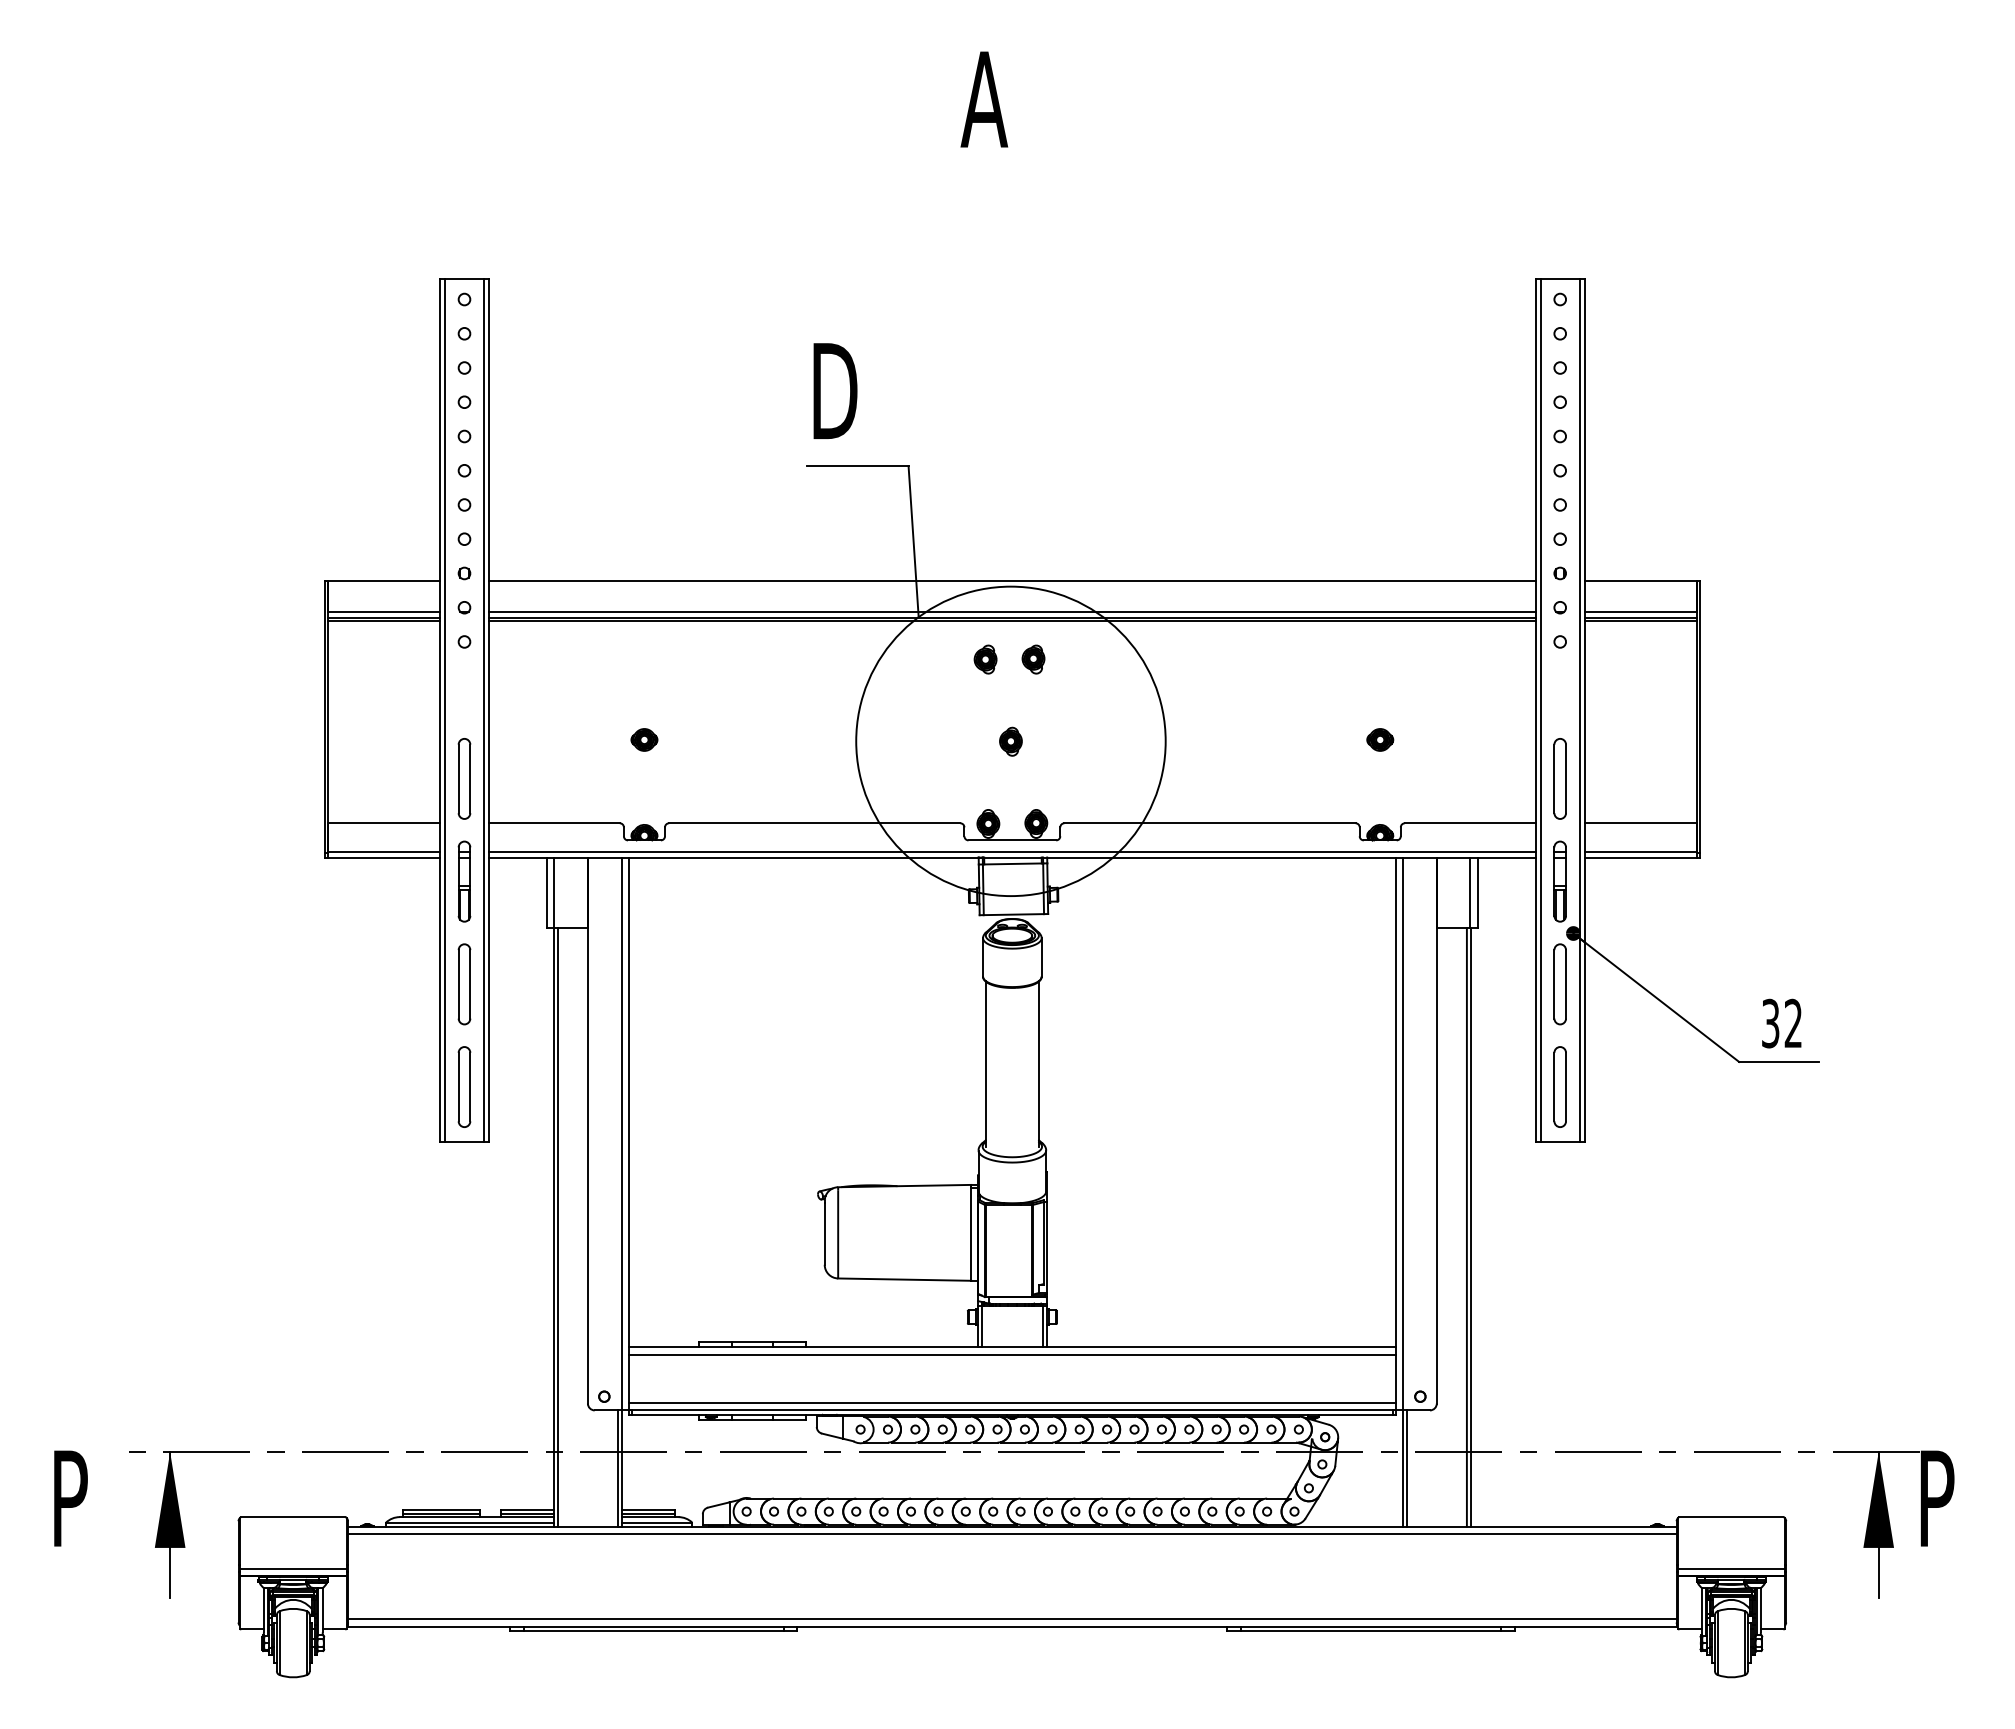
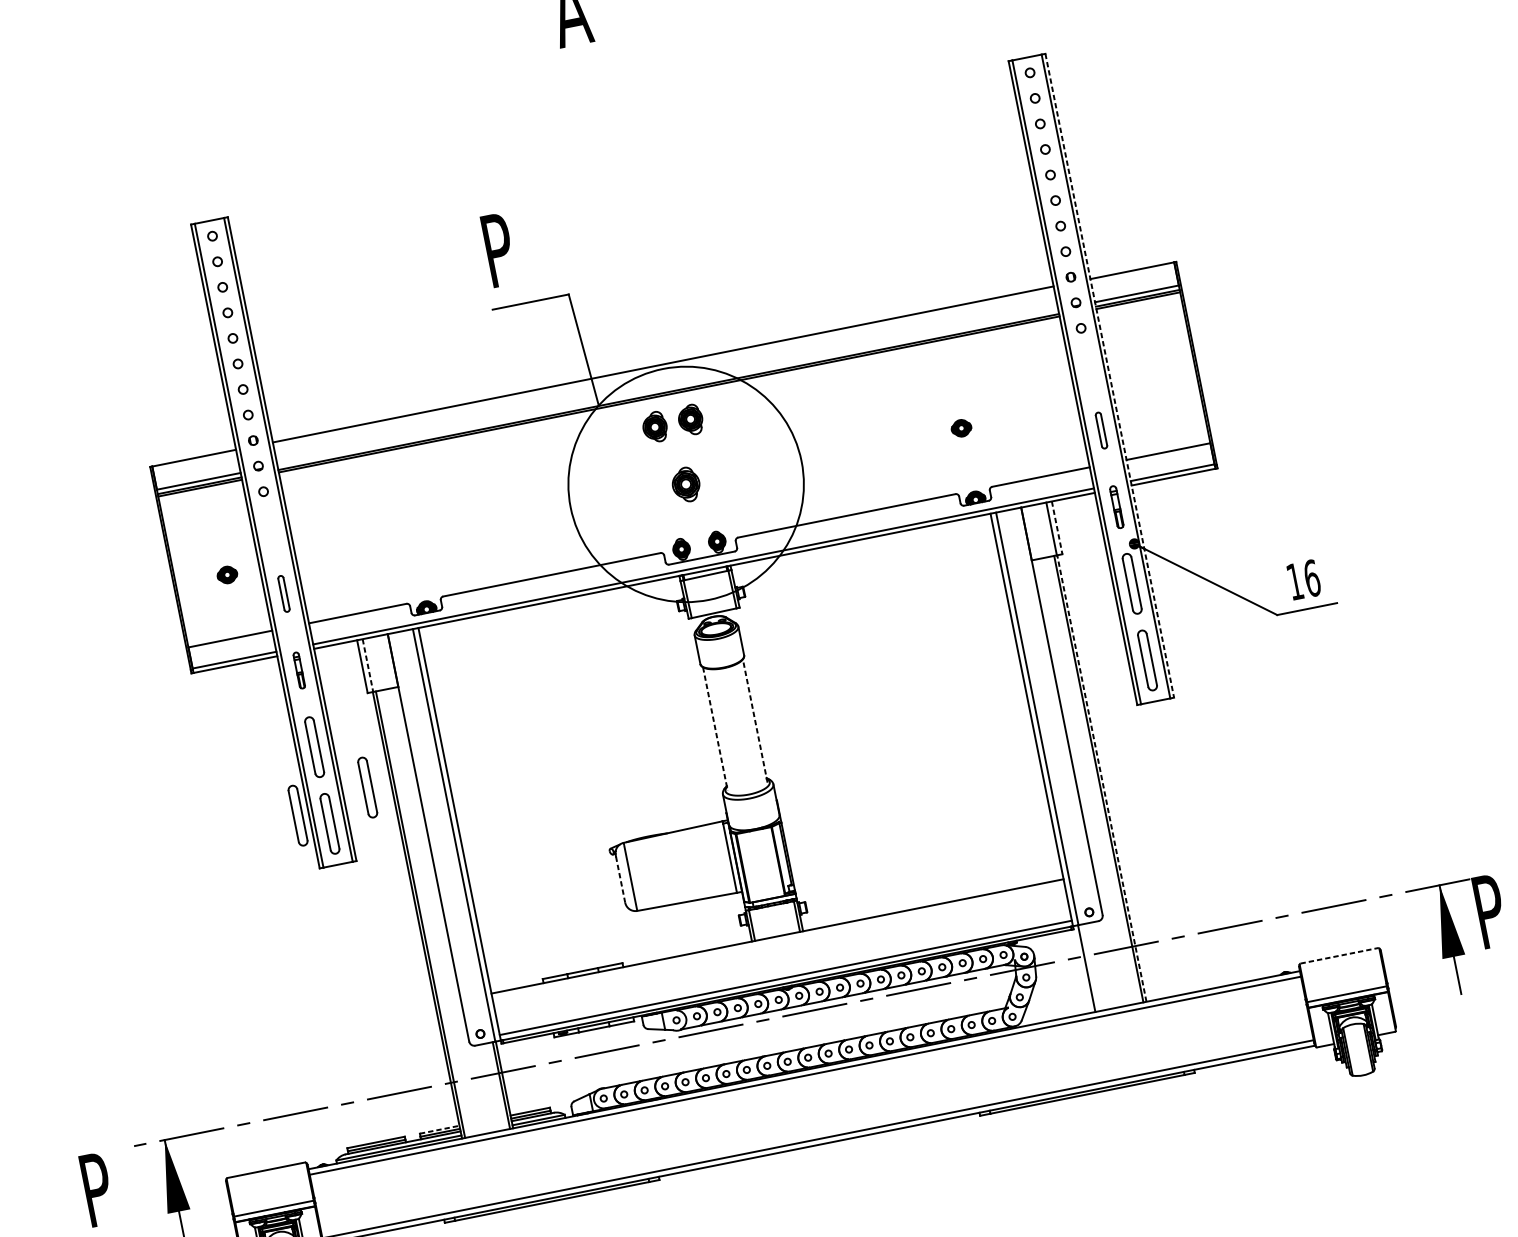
text: (838, 391) -> (505, 249), D -> P
line: (1012, 611) -> (667, 387), removed
part: (985, 659) -> (654, 427), size x1.4
part: (1033, 659) -> (690, 419), size x1.4
line: (1584, 710) -> (1109, 375), solid -> dashed
part: (644, 739) -> (227, 574), moved
part: (1010, 741) -> (685, 484), size x1.6
part: (464, 778) -> (283, 593), size x0.6
part: (1559, 778) -> (1100, 430), size x0.6
part: (464, 881) -> (299, 670), size x0.6
part: (1559, 881) -> (1116, 507), size x0.7
line: (554, 893) -> (368, 665), solid -> dashed
line: (1477, 893) -> (1056, 528), solid -> dashed
text: (1782, 1023) -> (1303, 579), 32 -> 16
part: (522, 1049) -> (367, 787), added
line: (985, 1064) -> (715, 729), solid -> dashed
line: (1039, 1064) -> (755, 721), solid -> dashed
part: (425, 1068) -> (298, 815), added
line: (1471, 1227) -> (1102, 778), solid -> dashed
line: (824, 1233) -> (620, 879), solid -> dashed
line: (1012, 1354) -> (778, 941), removed
line: (1406, 1468) -> (1089, 967), removed
line: (527, 1509) -> (439, 1129), solid -> dashed
line: (1731, 1517) -> (1339, 956), solid -> dashed

